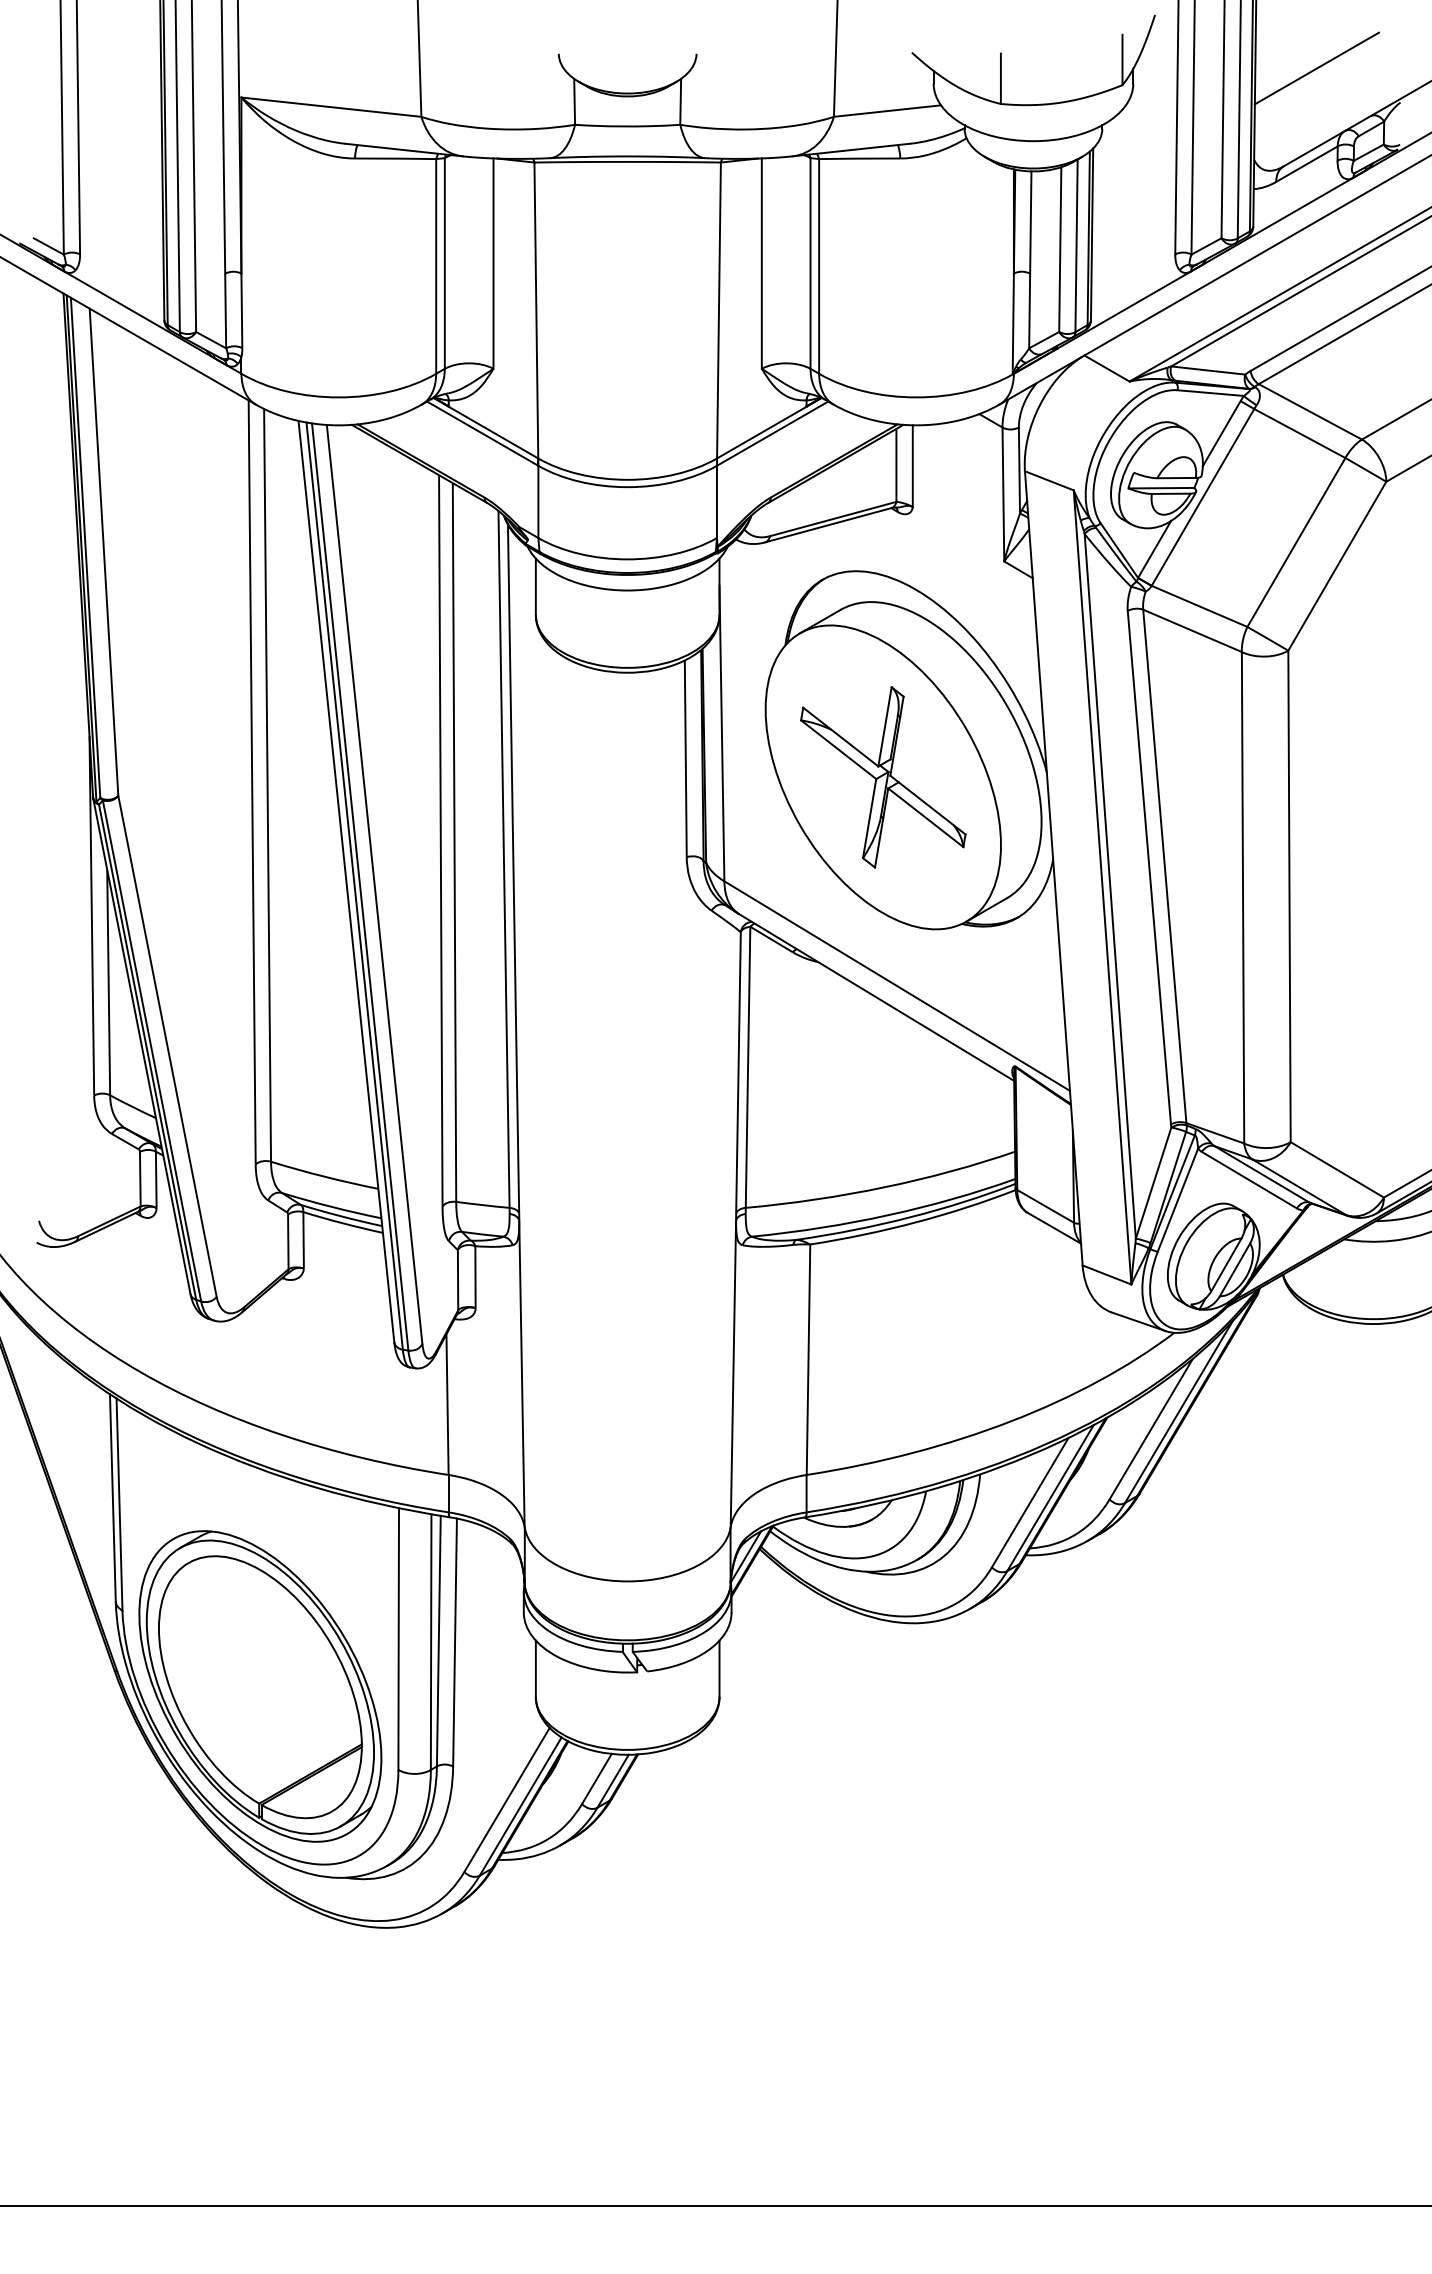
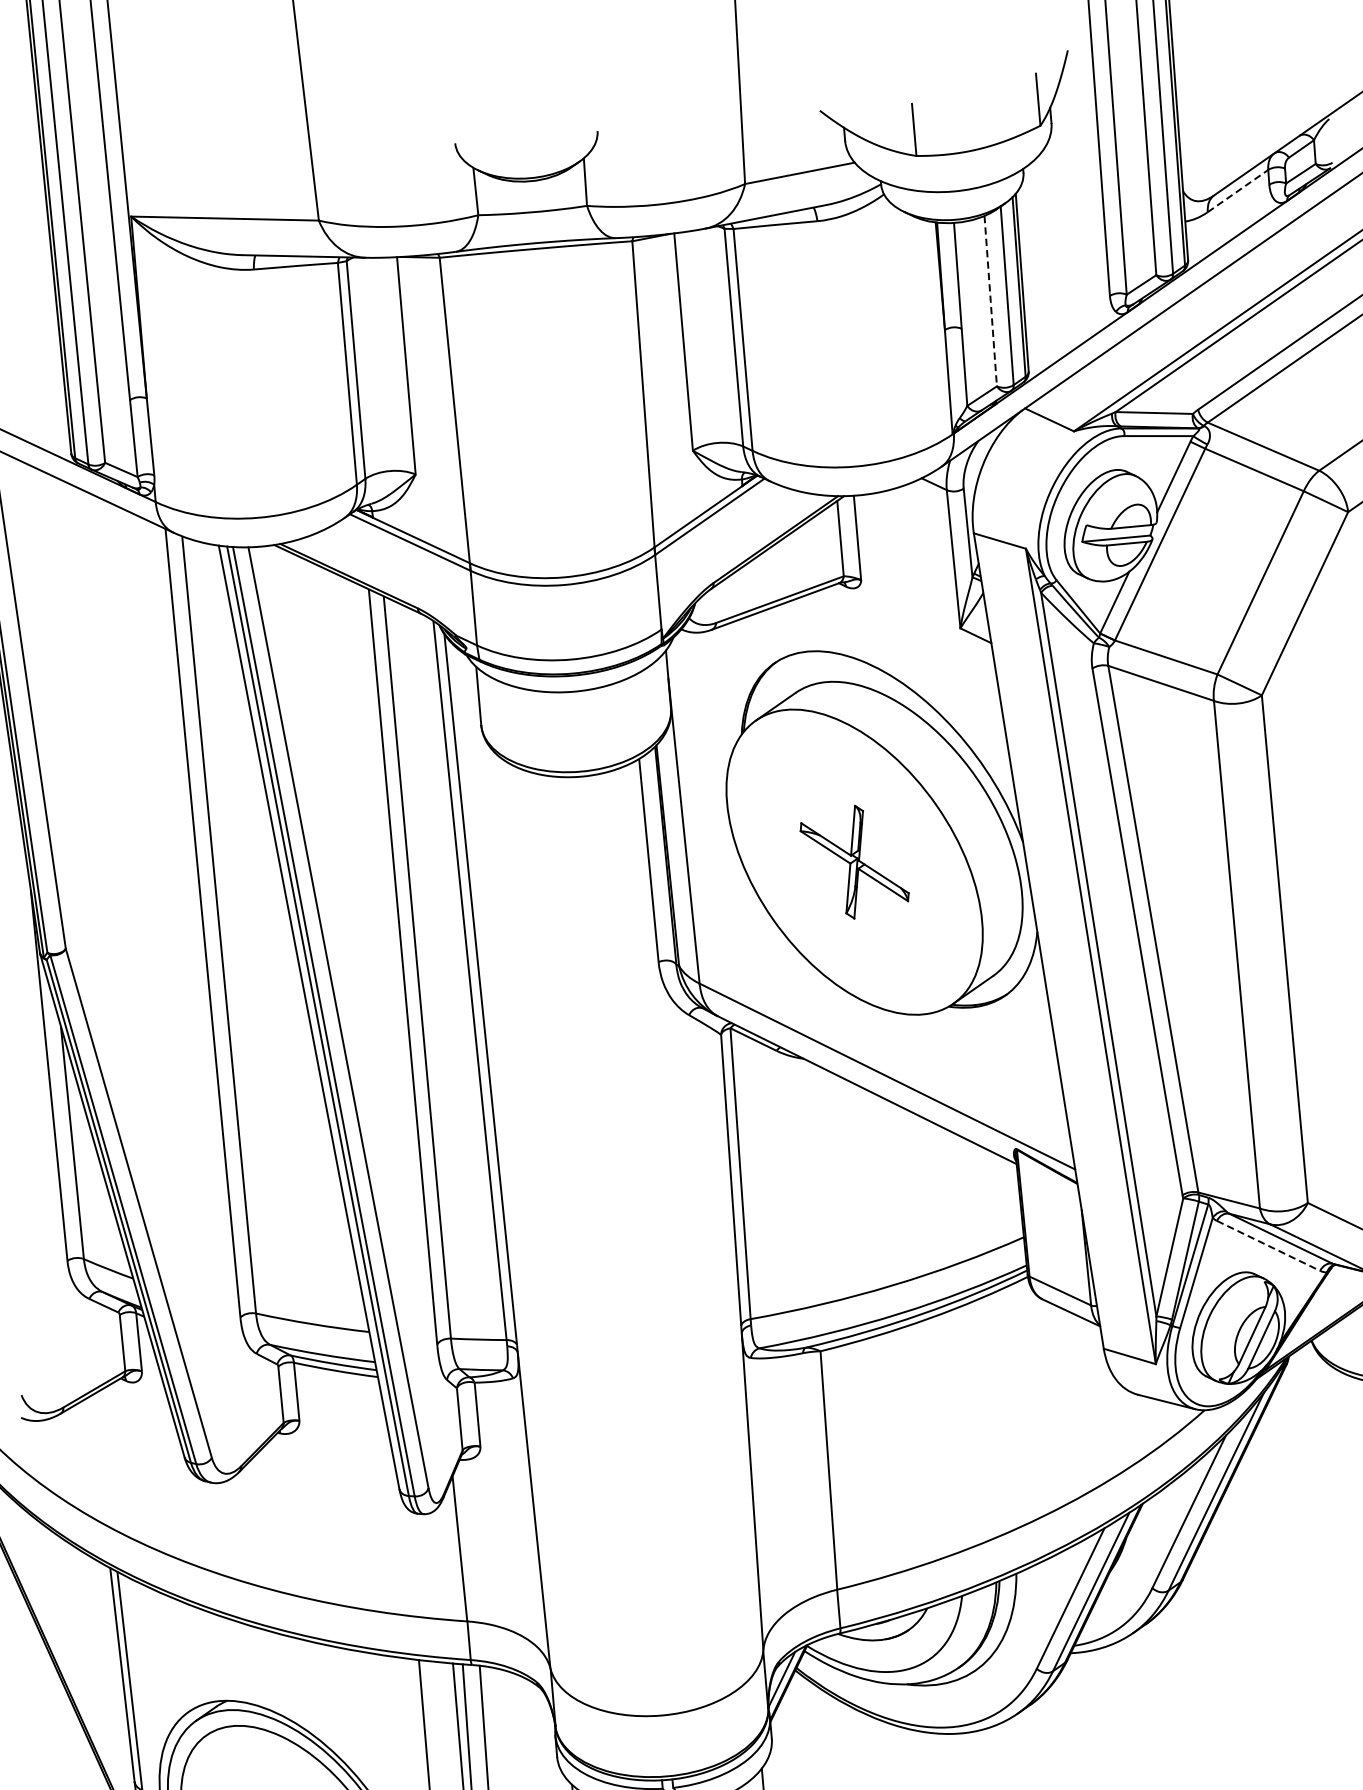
line: (1316, 68) -> (1239, 91), removed
line: (1306, 164) -> (1237, 191), solid -> dashed
line: (1060, 250) -> (991, 302), solid -> dashed
part: (883, 777) -> (854, 862), size x0.6
line: (1249, 1180) -> (1268, 1246), solid -> dashed

